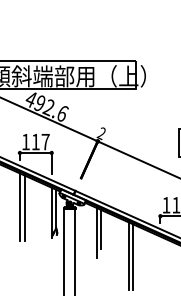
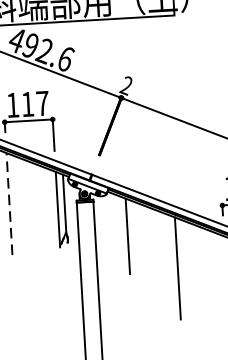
line: (19, 207) -> (8, 204), solid -> dashed
line: (24, 207) -> (16, 204), removed
line: (101, 229) -> (134, 230), removed
line: (133, 256) -> (185, 268), removed

